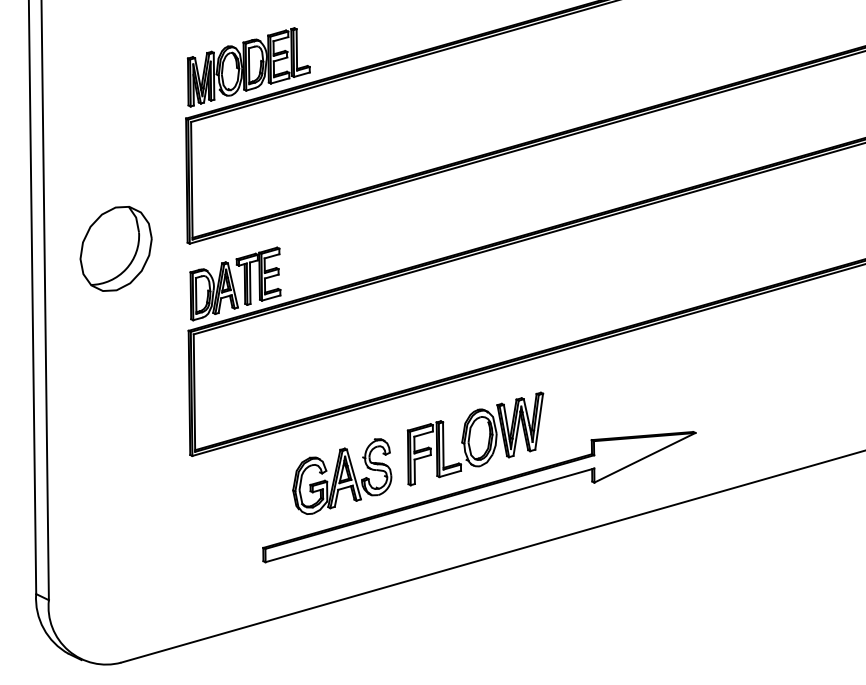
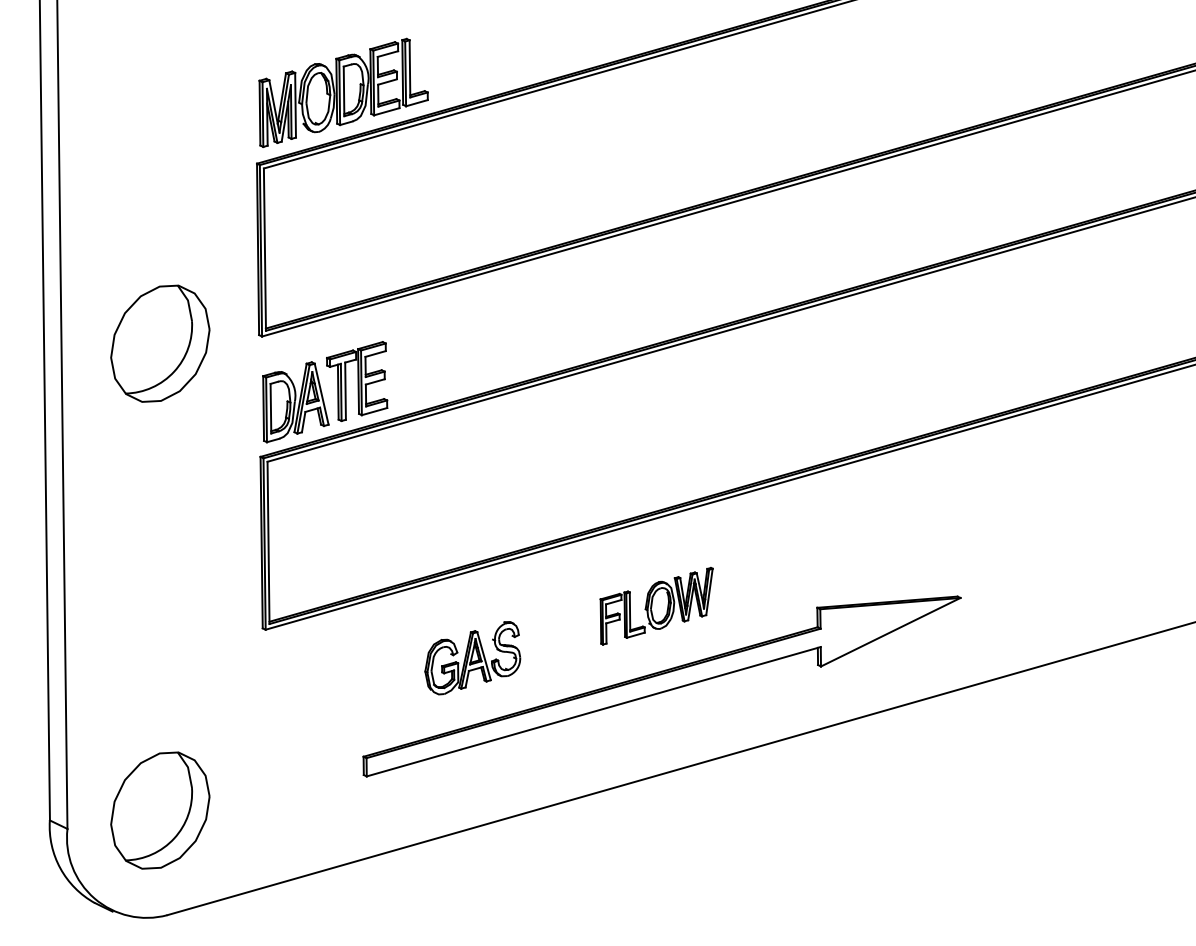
part: (475, 438) -> (656, 605), size x0.6
part: (342, 476) -> (473, 658), size x0.7
part: (115, 586) -> (159, 810), added

